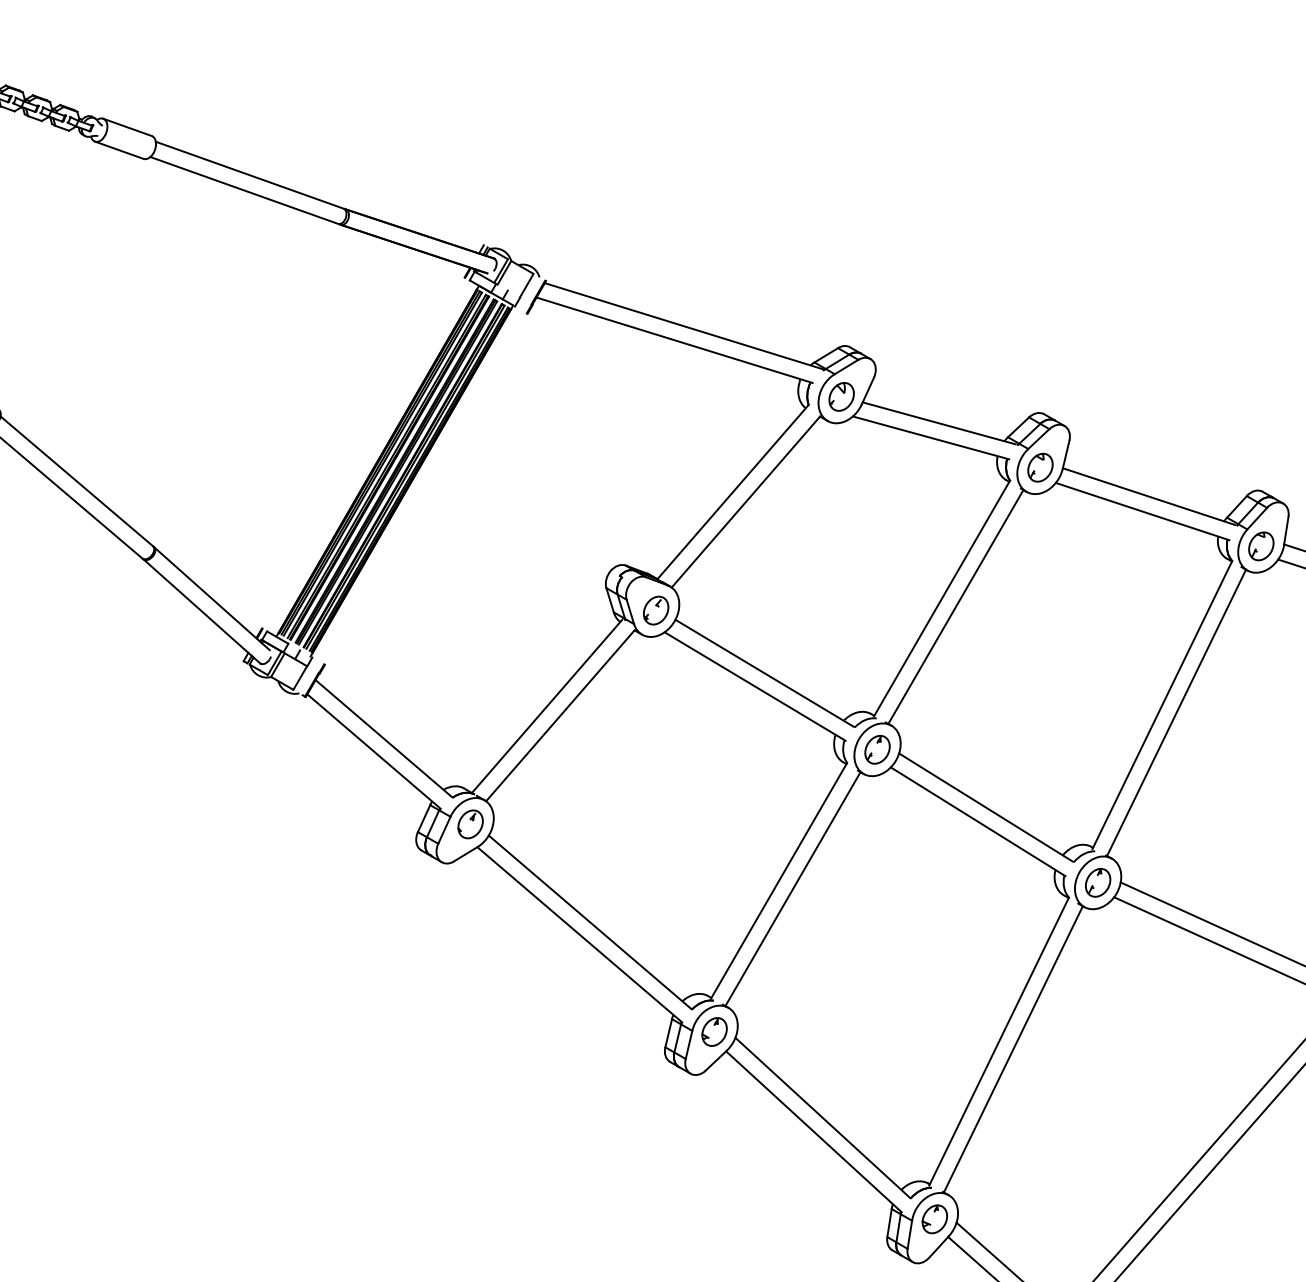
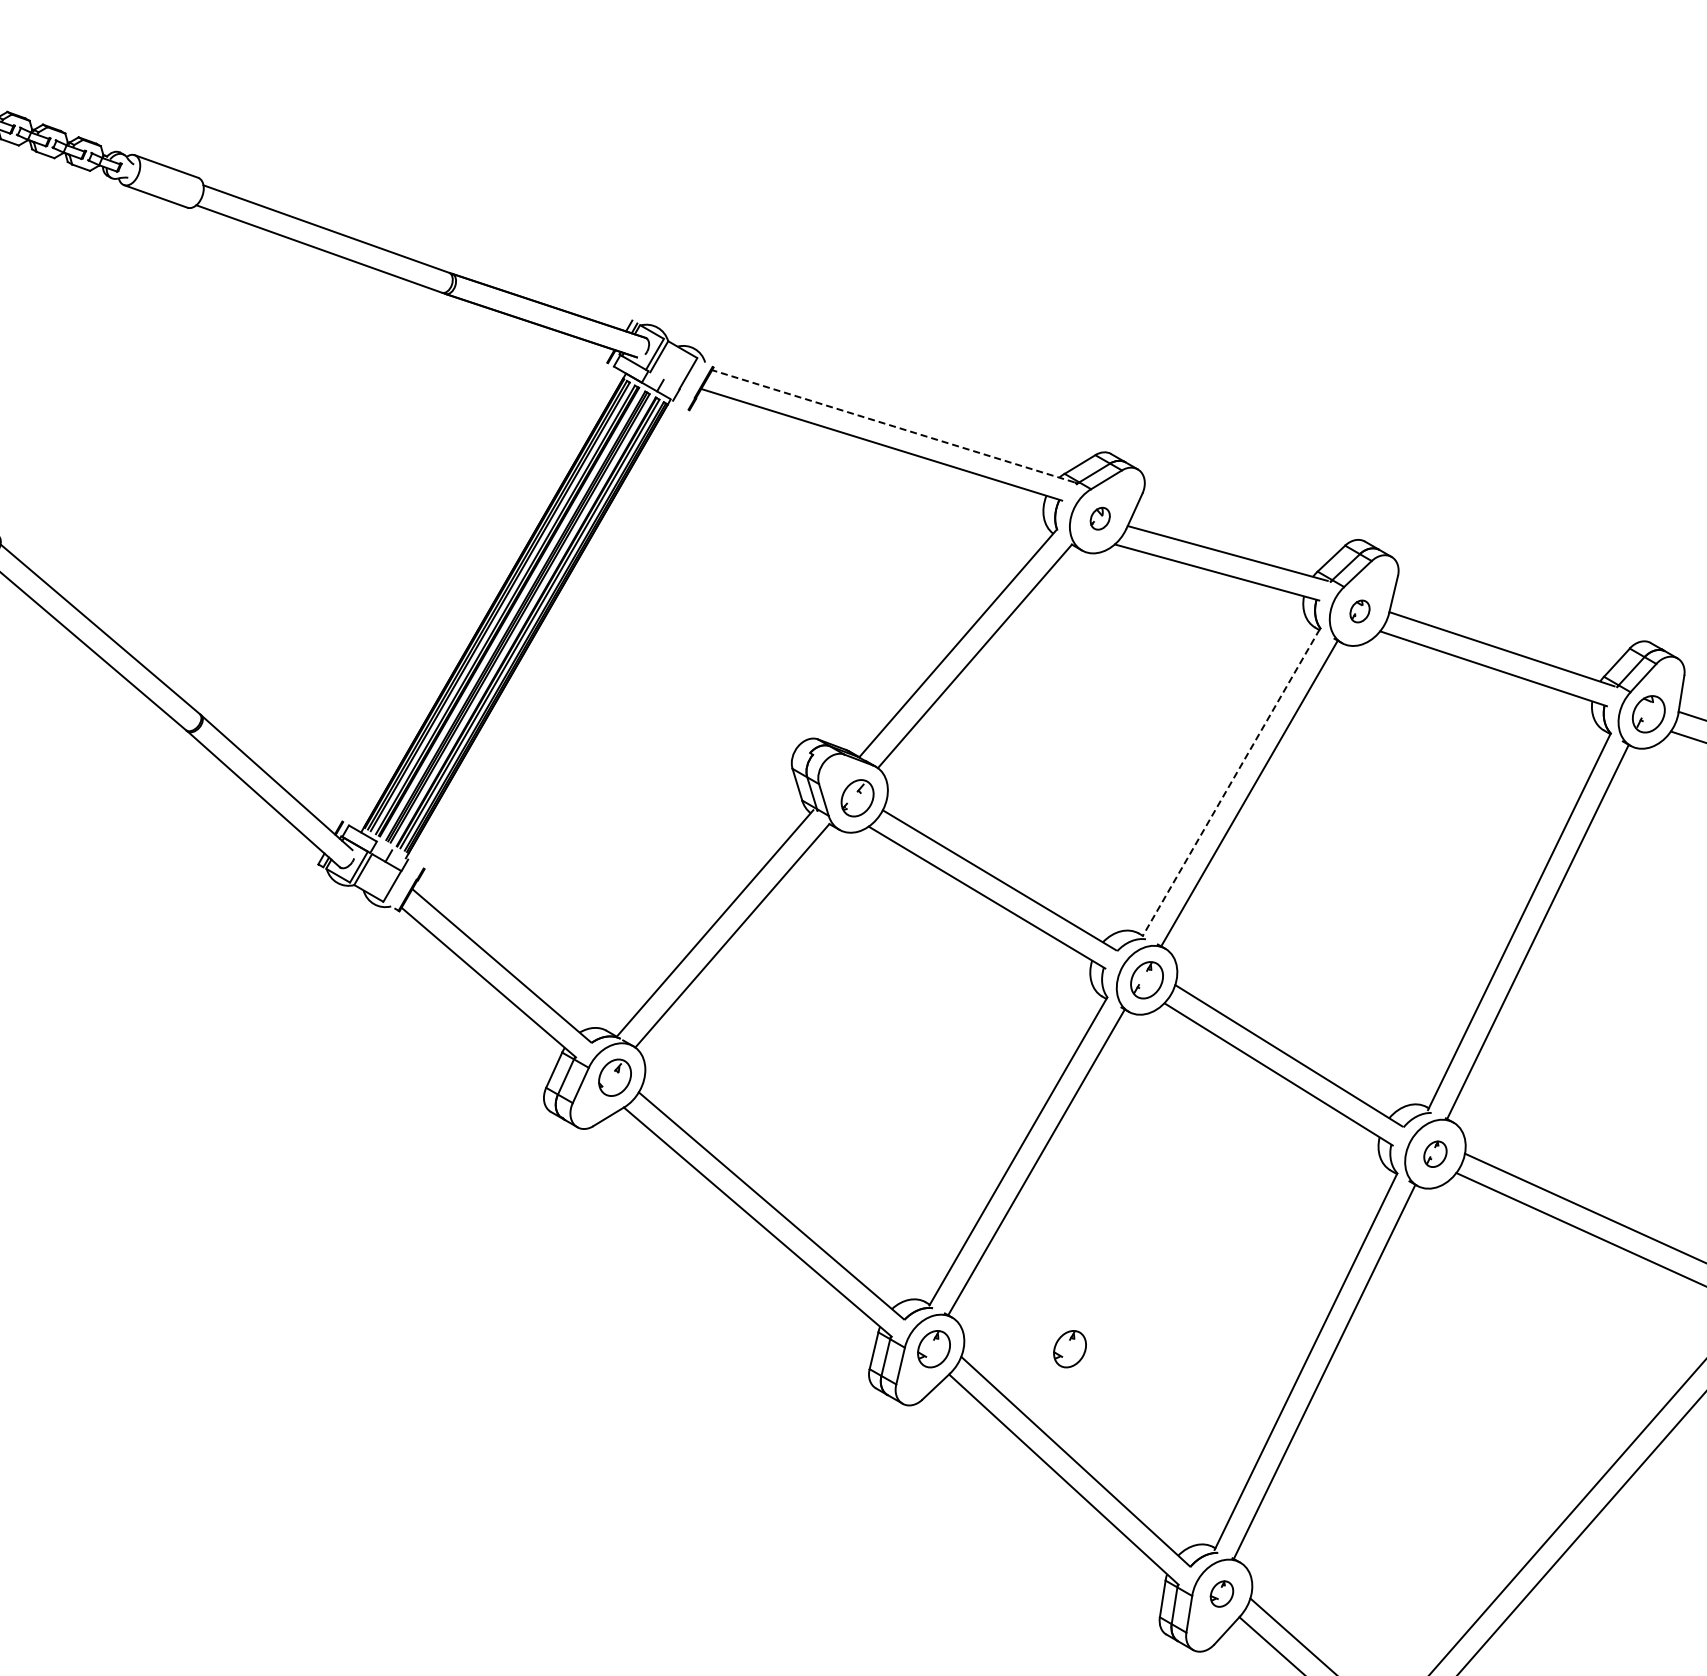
line: (683, 326) -> (893, 426), solid -> dashed
part: (841, 396) -> (1100, 518), size x0.6
part: (1040, 467) -> (1359, 611), size x0.6
line: (941, 599) -> (1230, 783), solid -> dashed
part: (1098, 883) -> (1435, 1154), size x0.7
part: (818, 1032) -> (1069, 1349), added
part: (934, 1218) -> (1221, 1593), size x0.7

